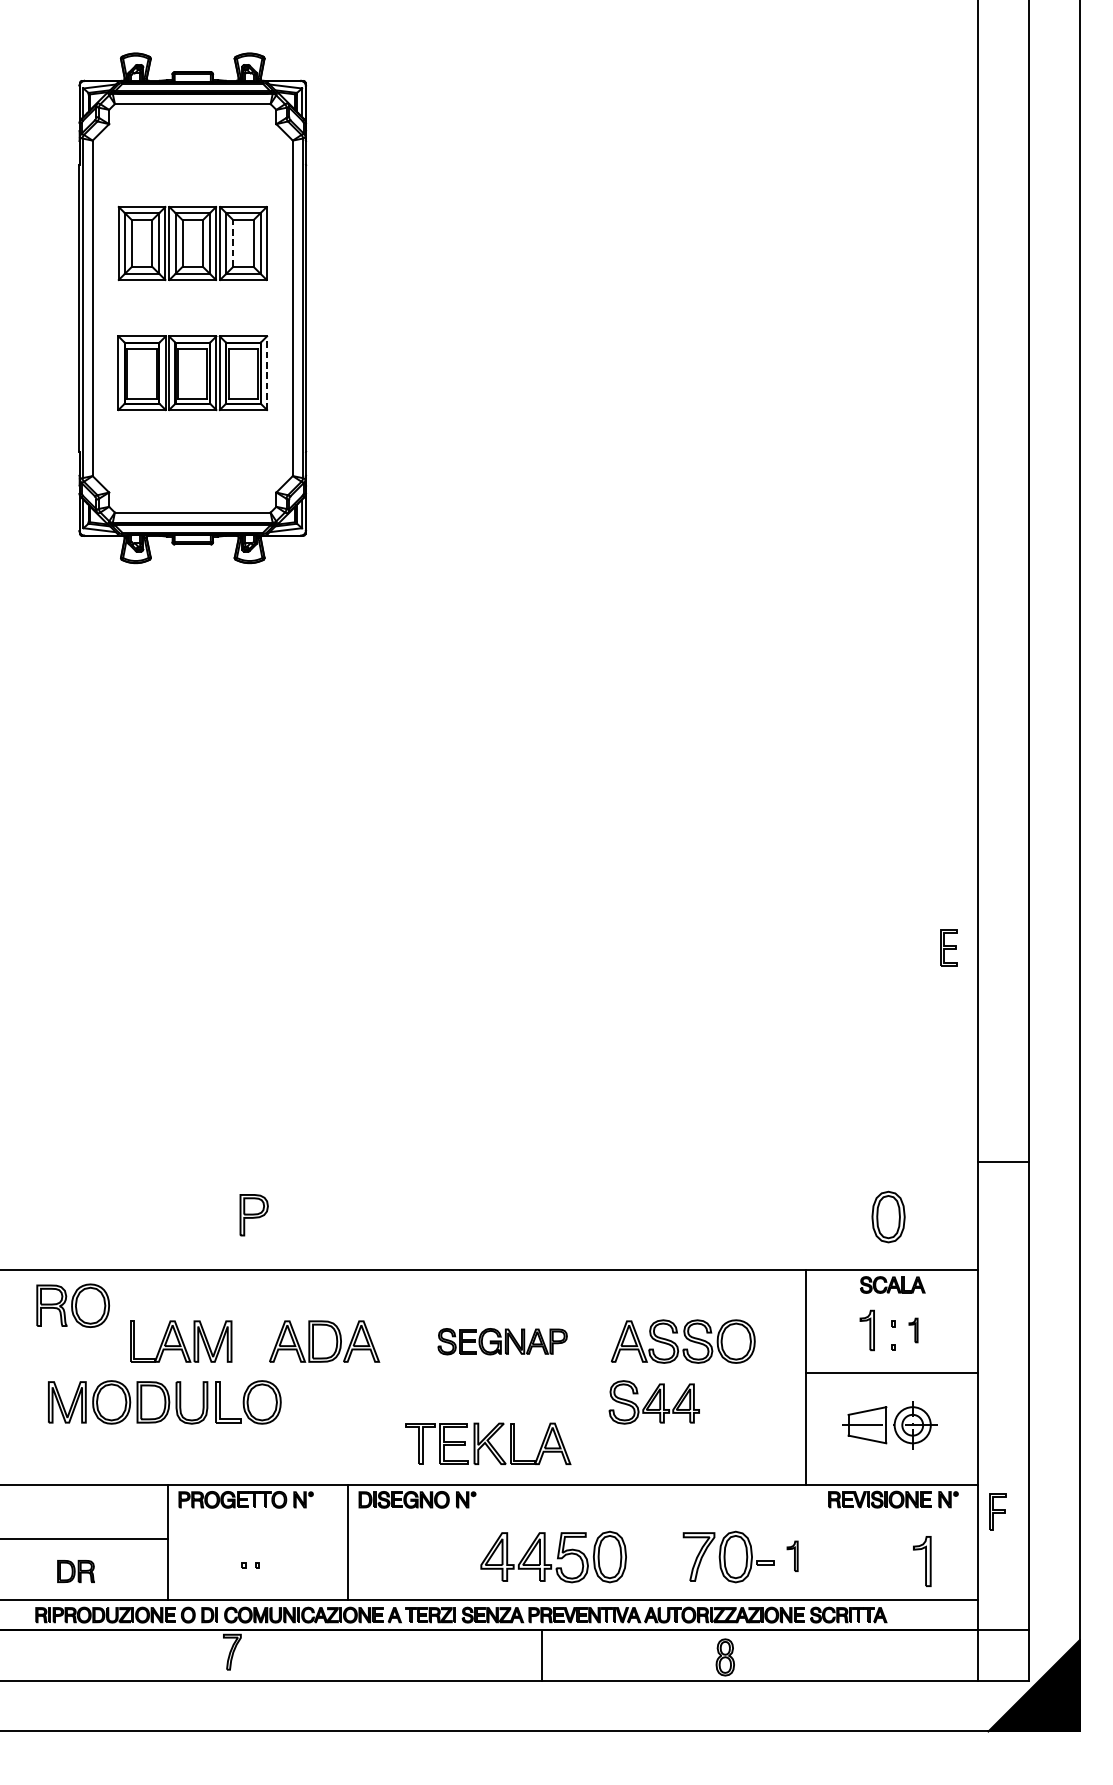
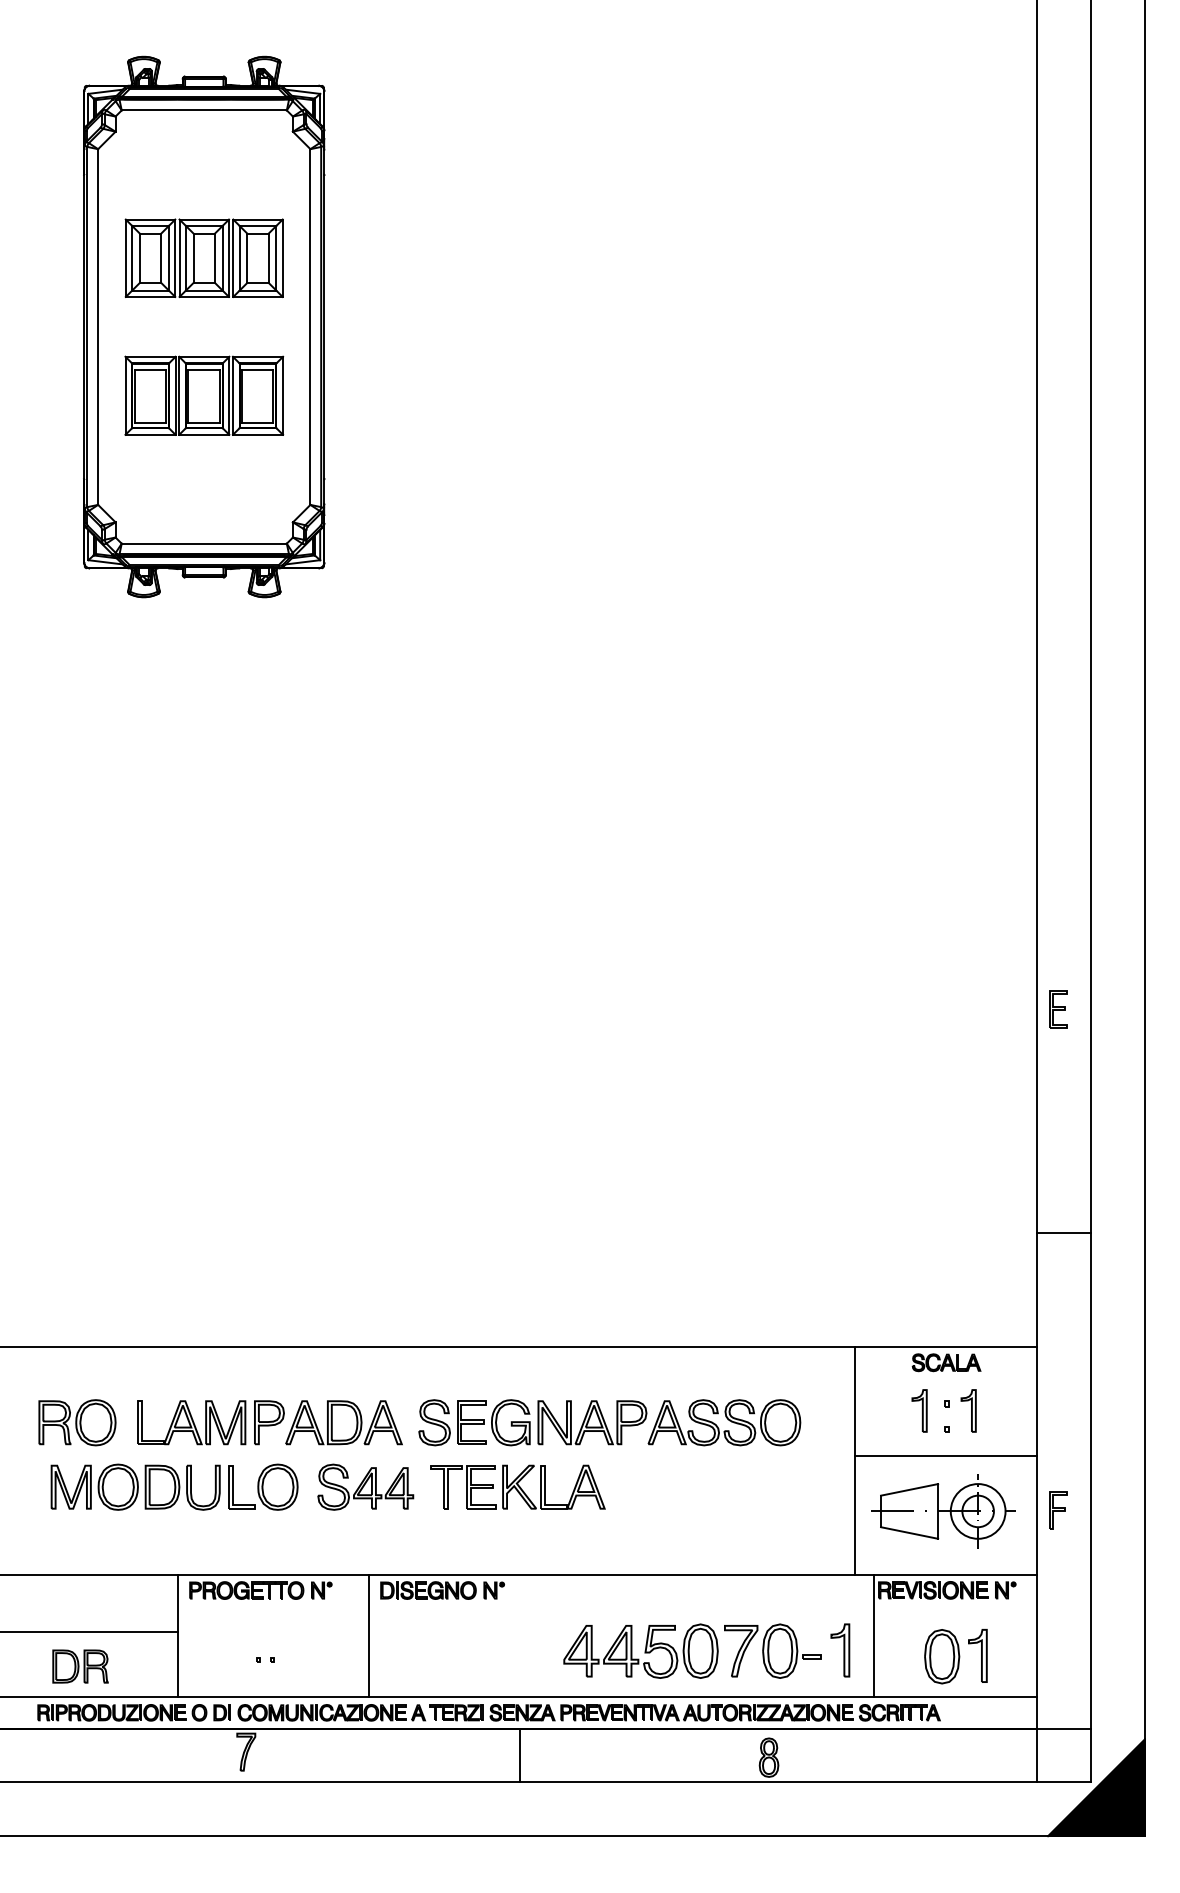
line: (233, 243) -> (247, 258), dashed -> solid
line: (267, 372) -> (283, 395), dashed -> solid
part: (949, 948) -> (1058, 1009), moved
part: (254, 1215) -> (269, 1422), moved
part: (888, 1216) -> (942, 1656), moved
part: (73, 1305) -> (77, 1422), moved
part: (913, 1330) -> (968, 1410), size x1.67
part: (502, 1341) -> (532, 1422), size x1.67
part: (654, 1401) -> (365, 1486), moved
part: (889, 1425) -> (943, 1511), size x1.43
part: (488, 1443) -> (517, 1486), moved
part: (998, 1512) -> (1058, 1510), moved
line: (823, 1542) -> (873, 1635), added
part: (553, 1556) -> (640, 1650), moved
part: (792, 1556) -> (840, 1650), size x1.67
part: (76, 1571) -> (80, 1666), size x1.43
line: (542, 1655) -> (520, 1755), moved

